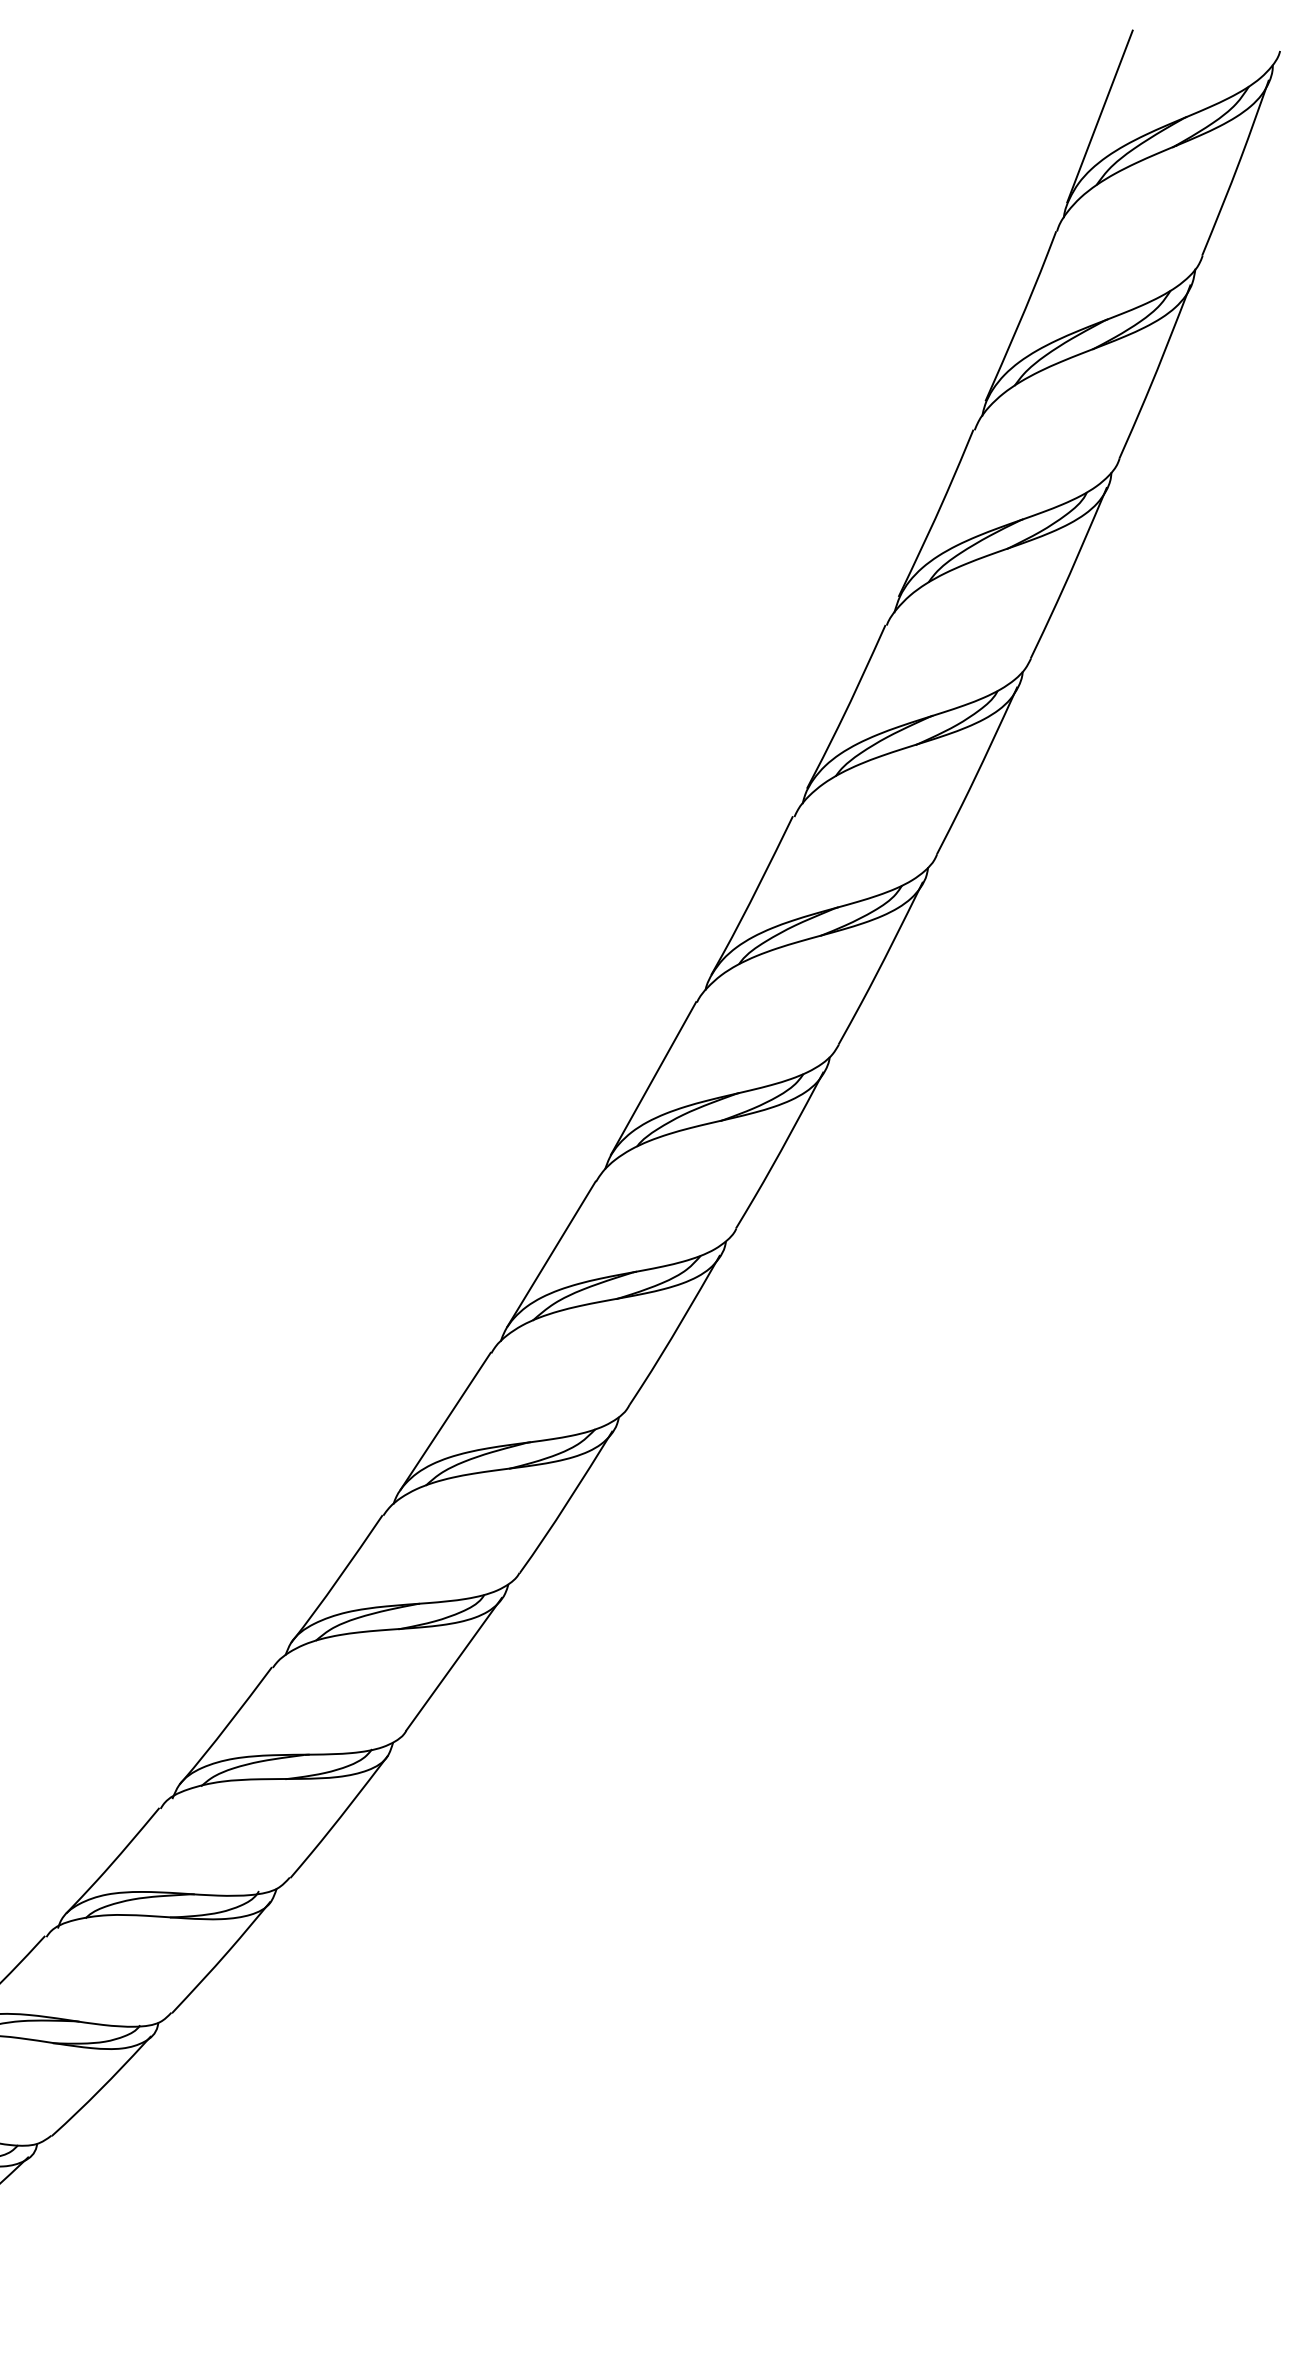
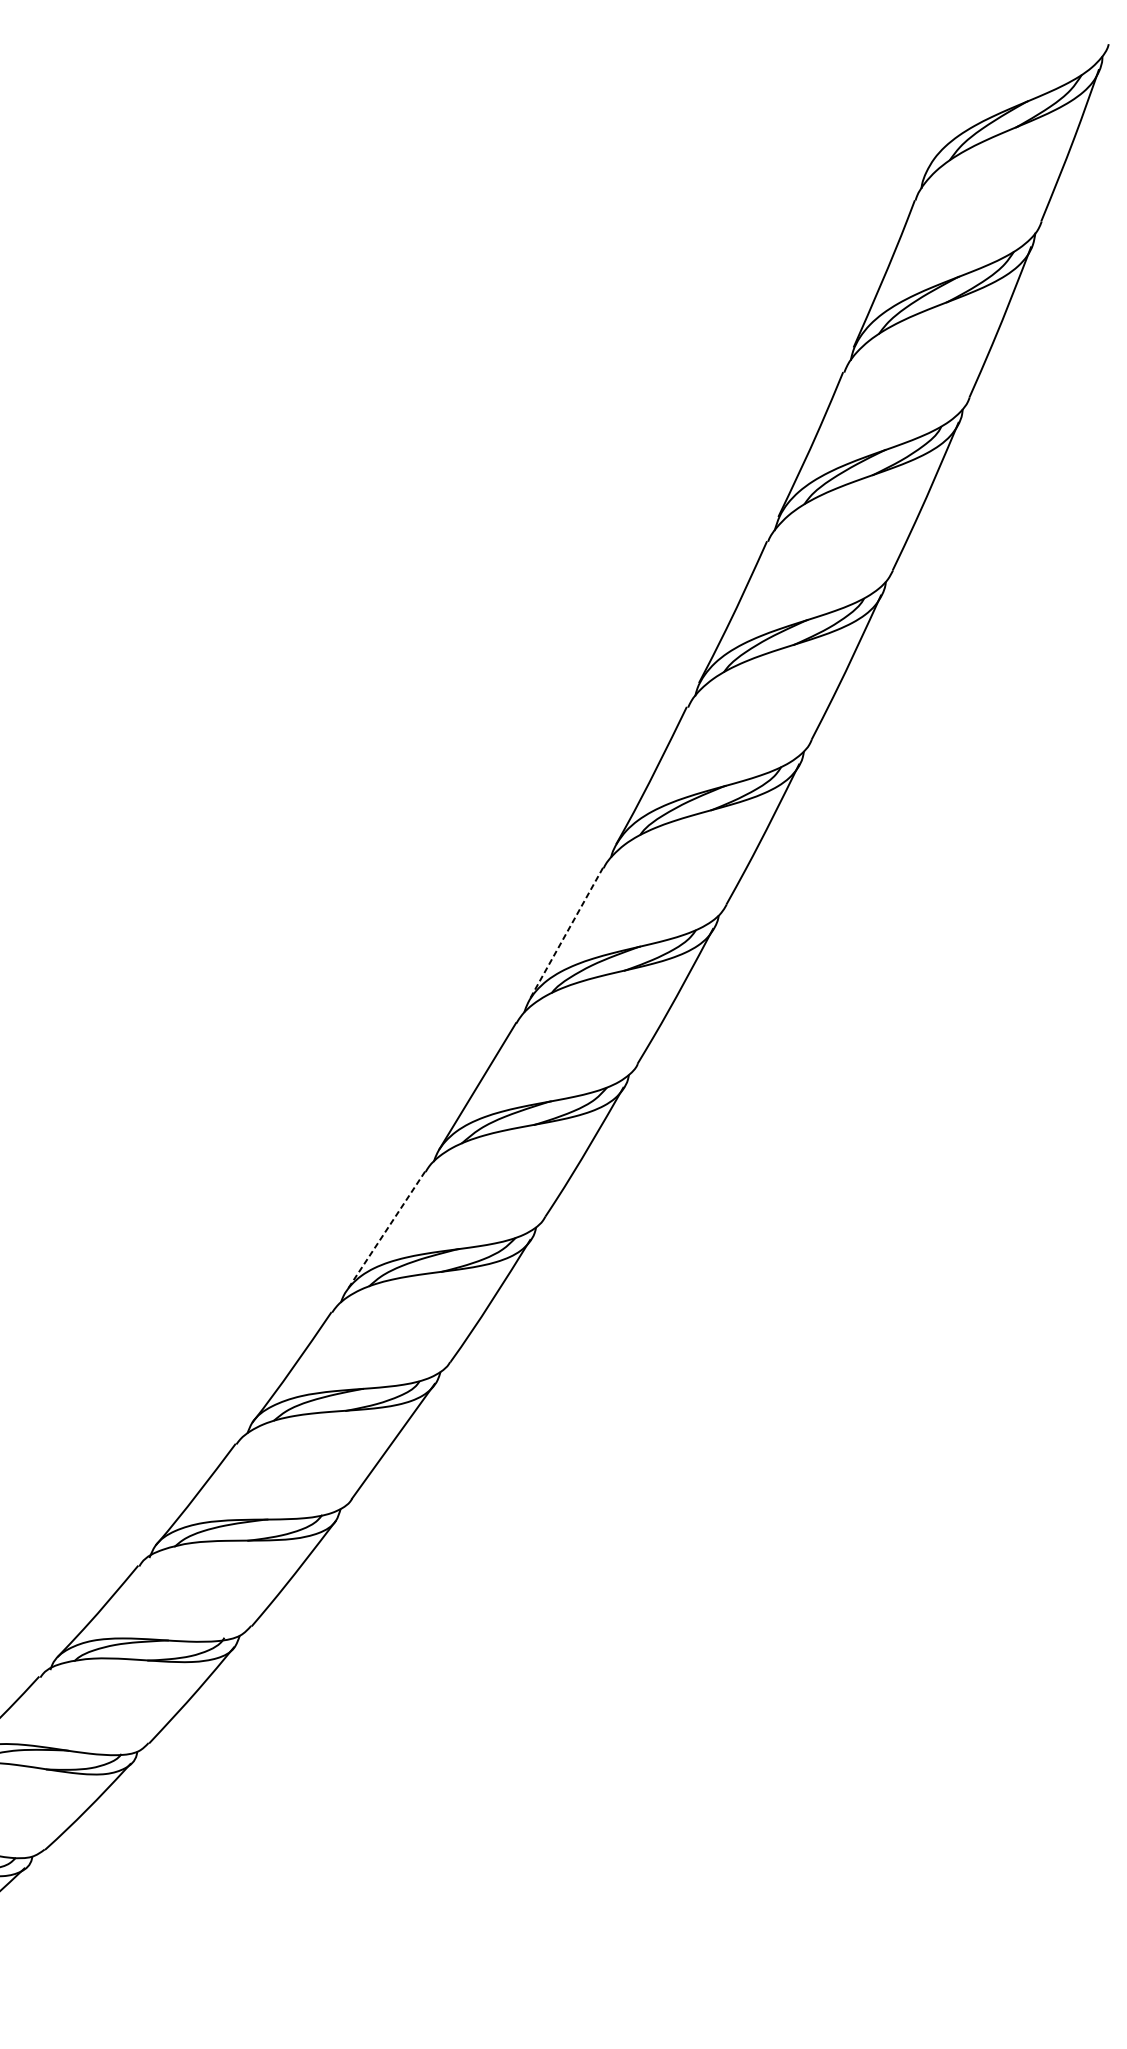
line: (1099, 116) -> (952, 100), removed
line: (653, 1078) -> (566, 934), solid -> dashed
line: (445, 1421) -> (385, 1231), solid -> dashed

